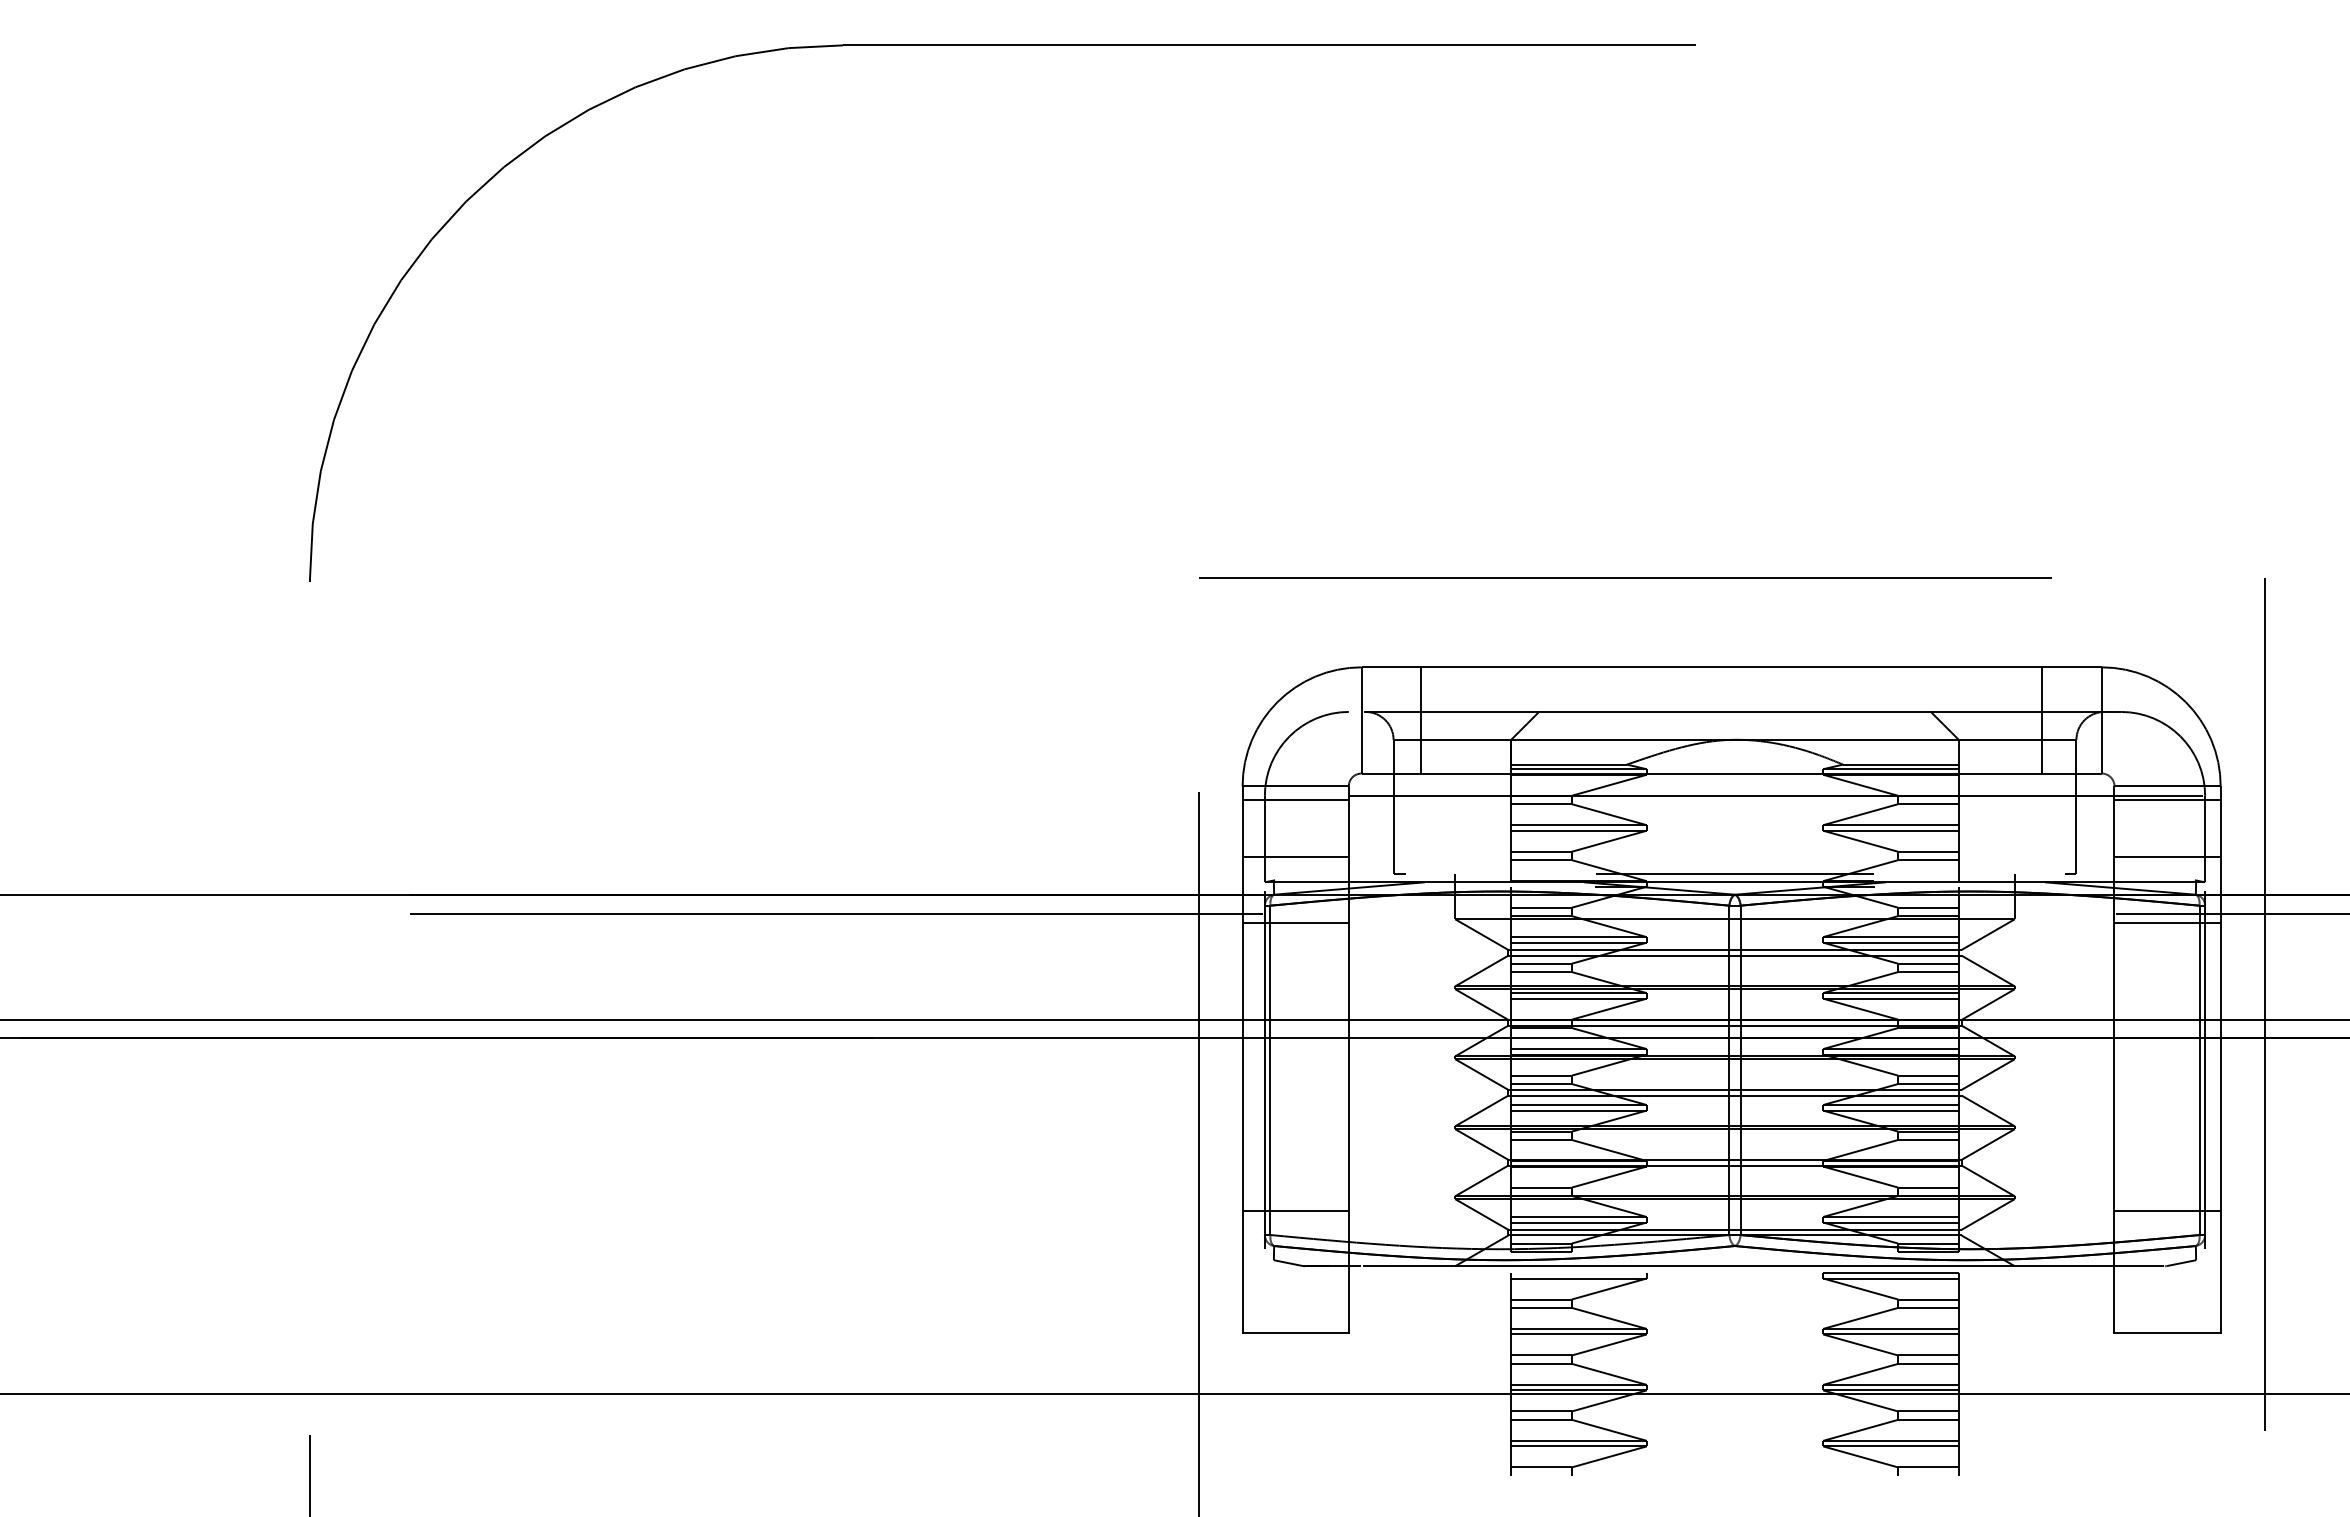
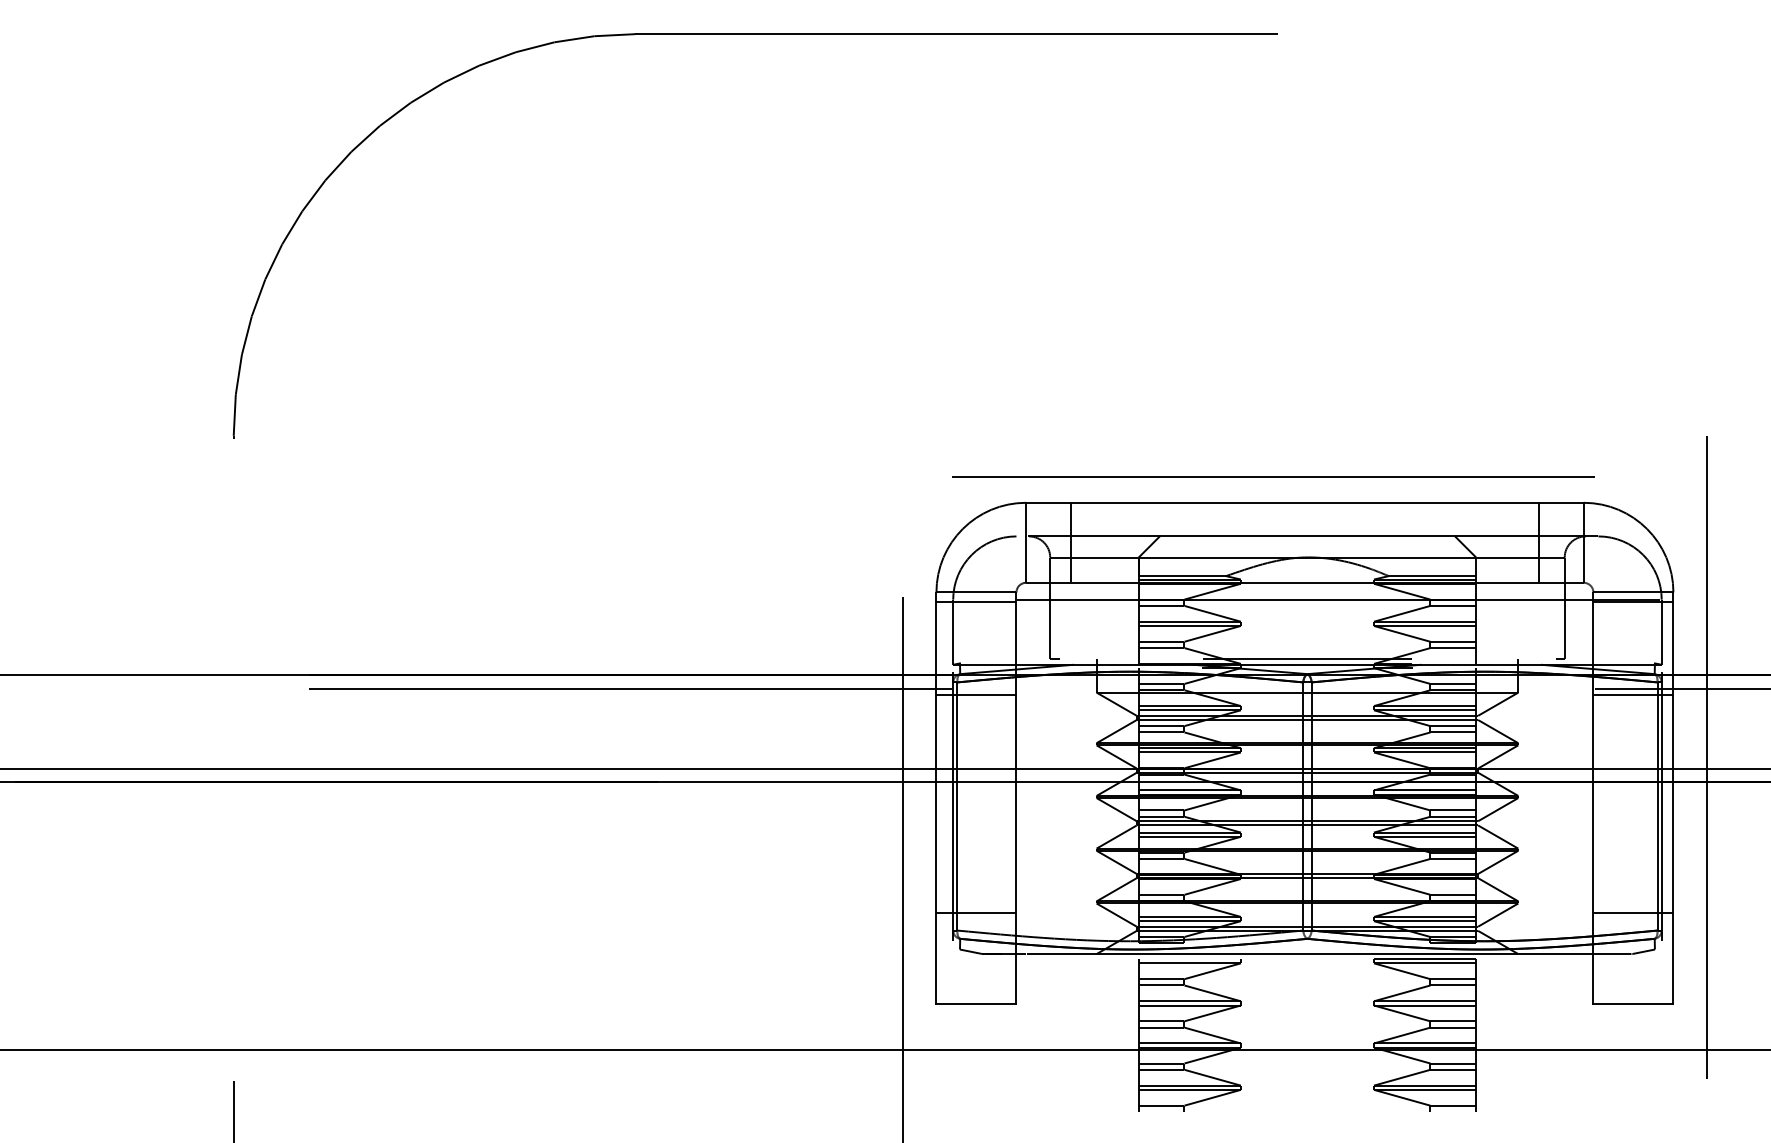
line: (1625, 577) -> (1273, 475), moved
line: (1295, 856) -> (976, 645), removed
line: (2167, 856) -> (1633, 645), removed

